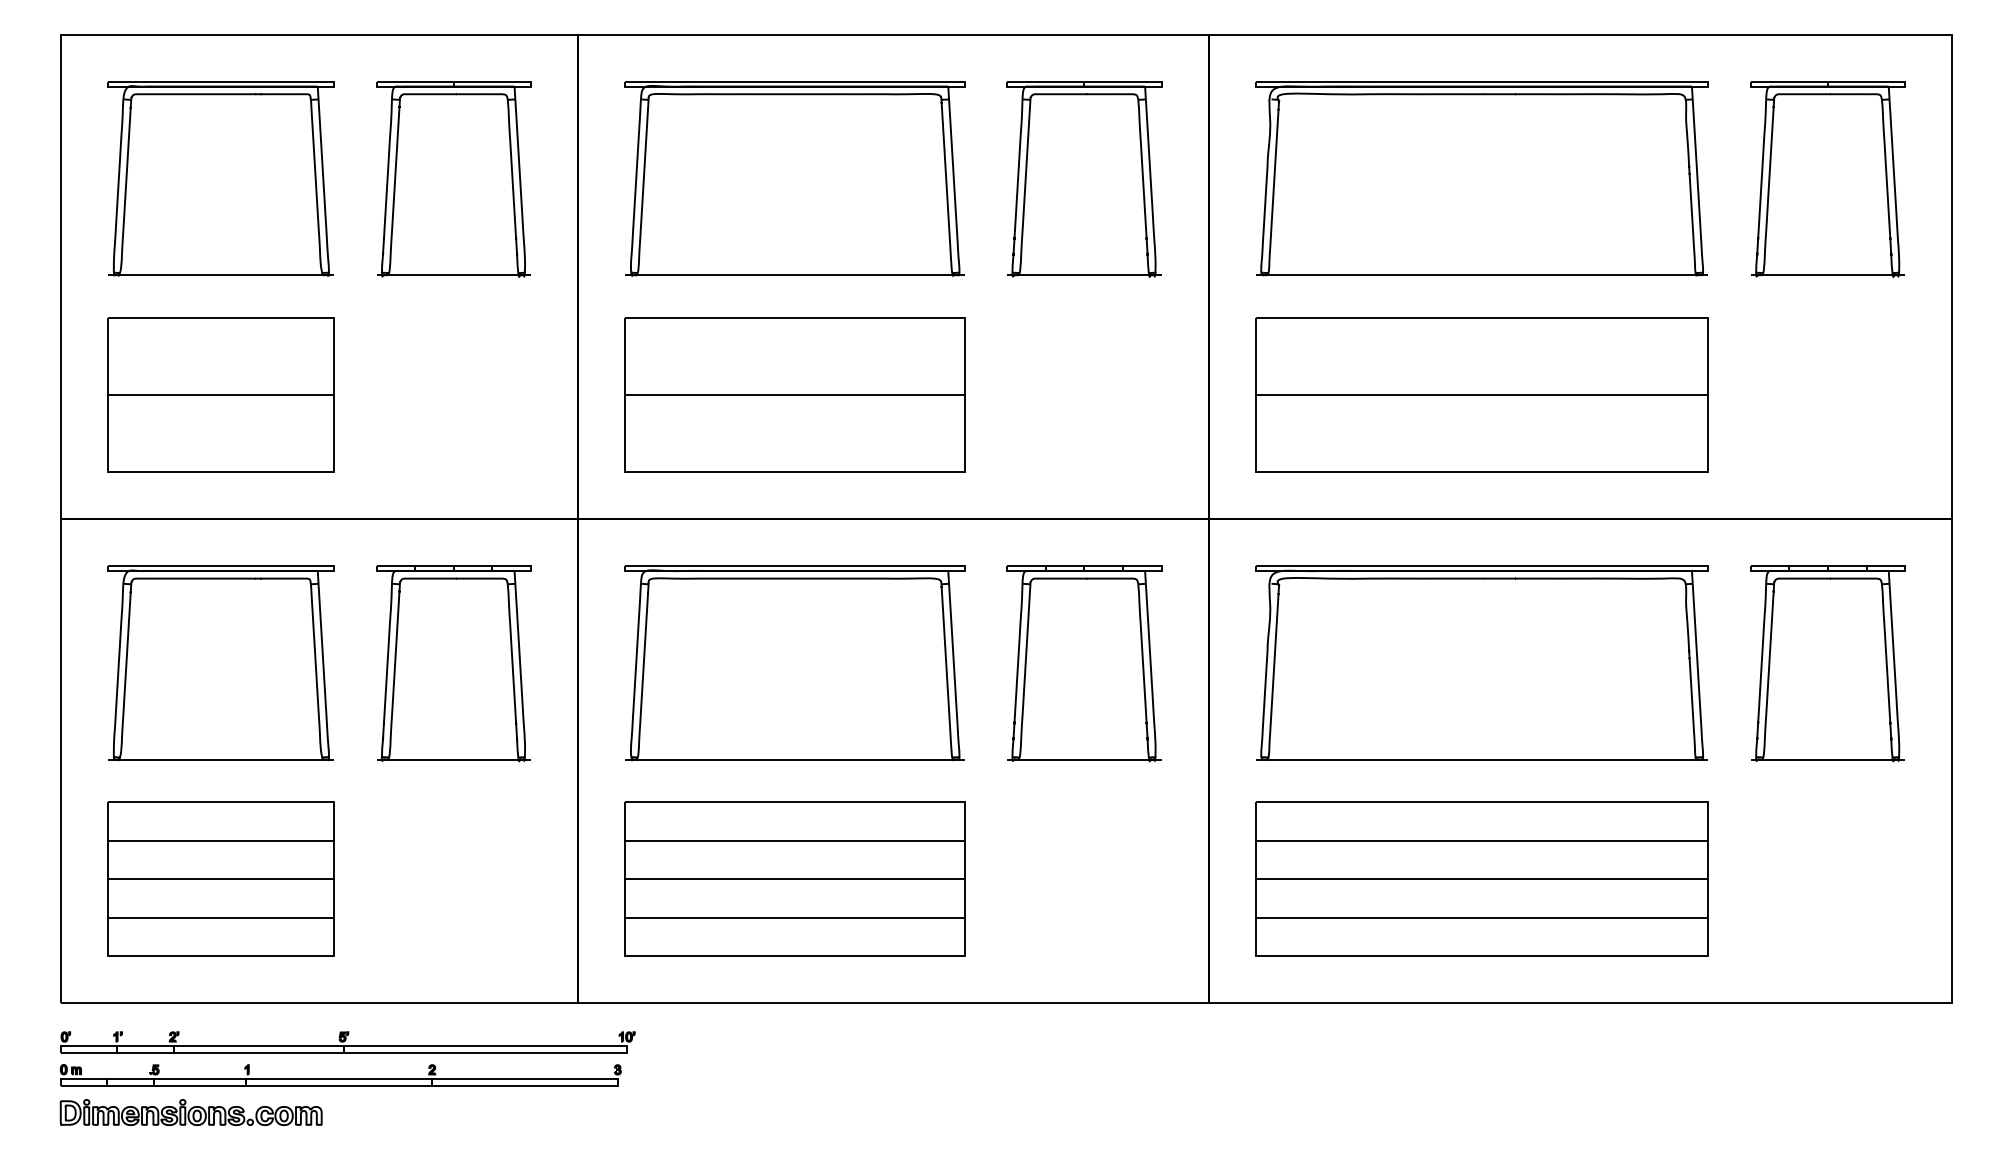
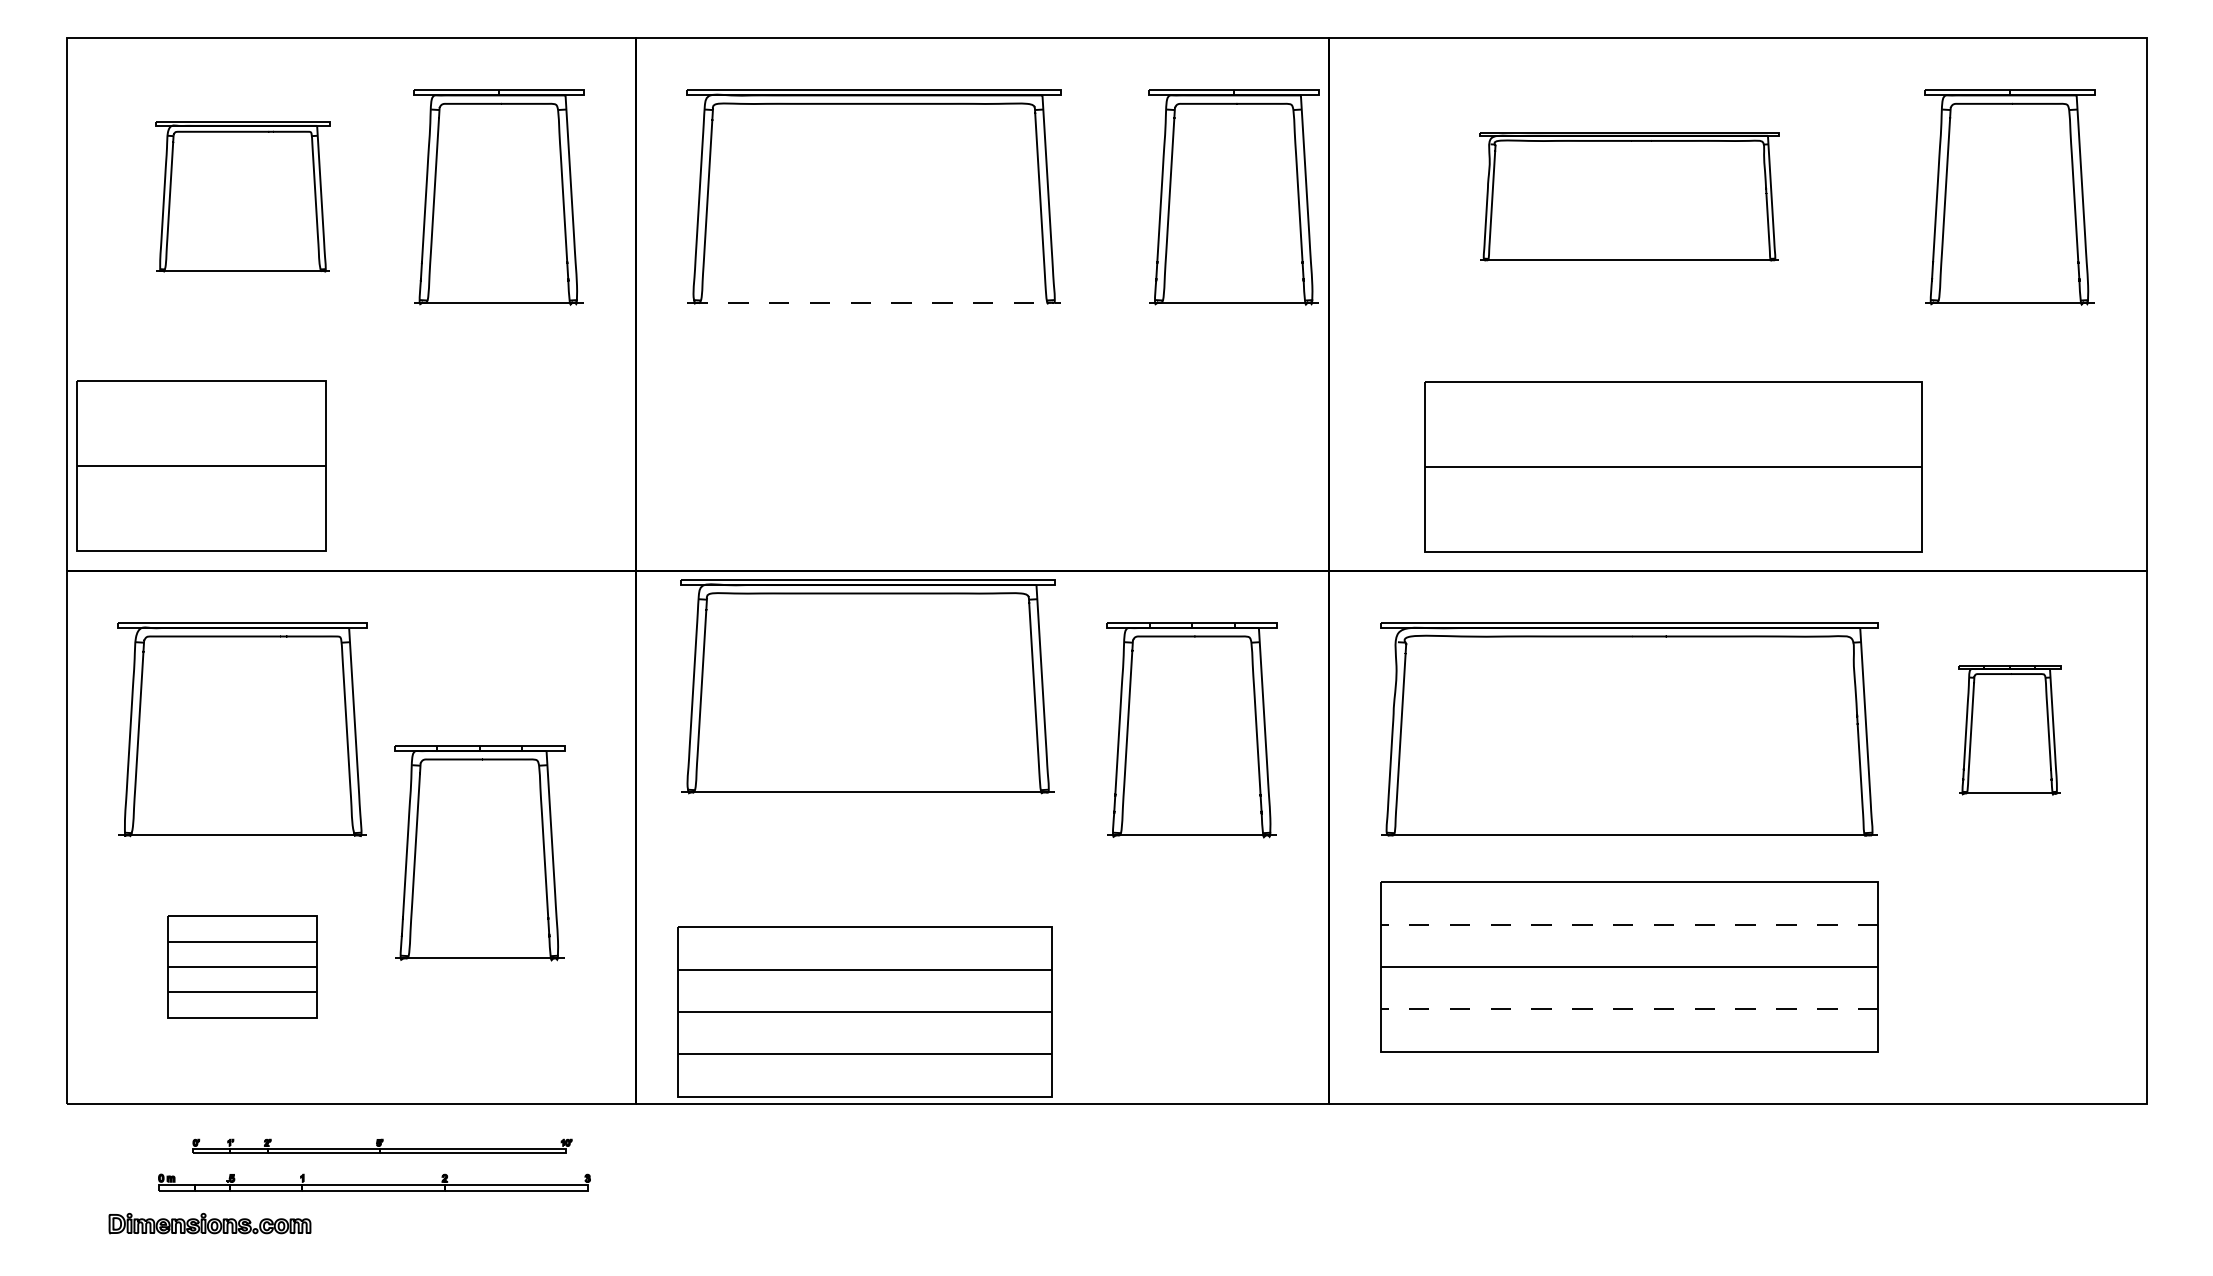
part: (220, 178) -> (242, 196), size x0.7
part: (1482, 178) -> (1629, 196), size x0.6
part: (1083, 179) -> (1233, 197), moved
line: (794, 274) -> (873, 302), solid -> dashed
part: (220, 394) -> (201, 465), moved
part: (794, 394) -> (873, 433), removed
part: (1482, 394) -> (1673, 466), moved
part: (794, 663) -> (867, 686), moved
part: (453, 664) -> (479, 853), moved
part: (1827, 664) -> (2009, 730), size x0.6
line: (1482, 840) -> (1629, 924), solid -> dashed
part: (220, 878) -> (242, 966), size x0.6
part: (794, 878) -> (864, 1011), moved
line: (1482, 917) -> (1629, 1009), solid -> dashed
part: (348, 1042) -> (382, 1146), size x0.6
part: (340, 1075) -> (374, 1182), size x0.7
part: (190, 1112) -> (209, 1223), size x0.7

